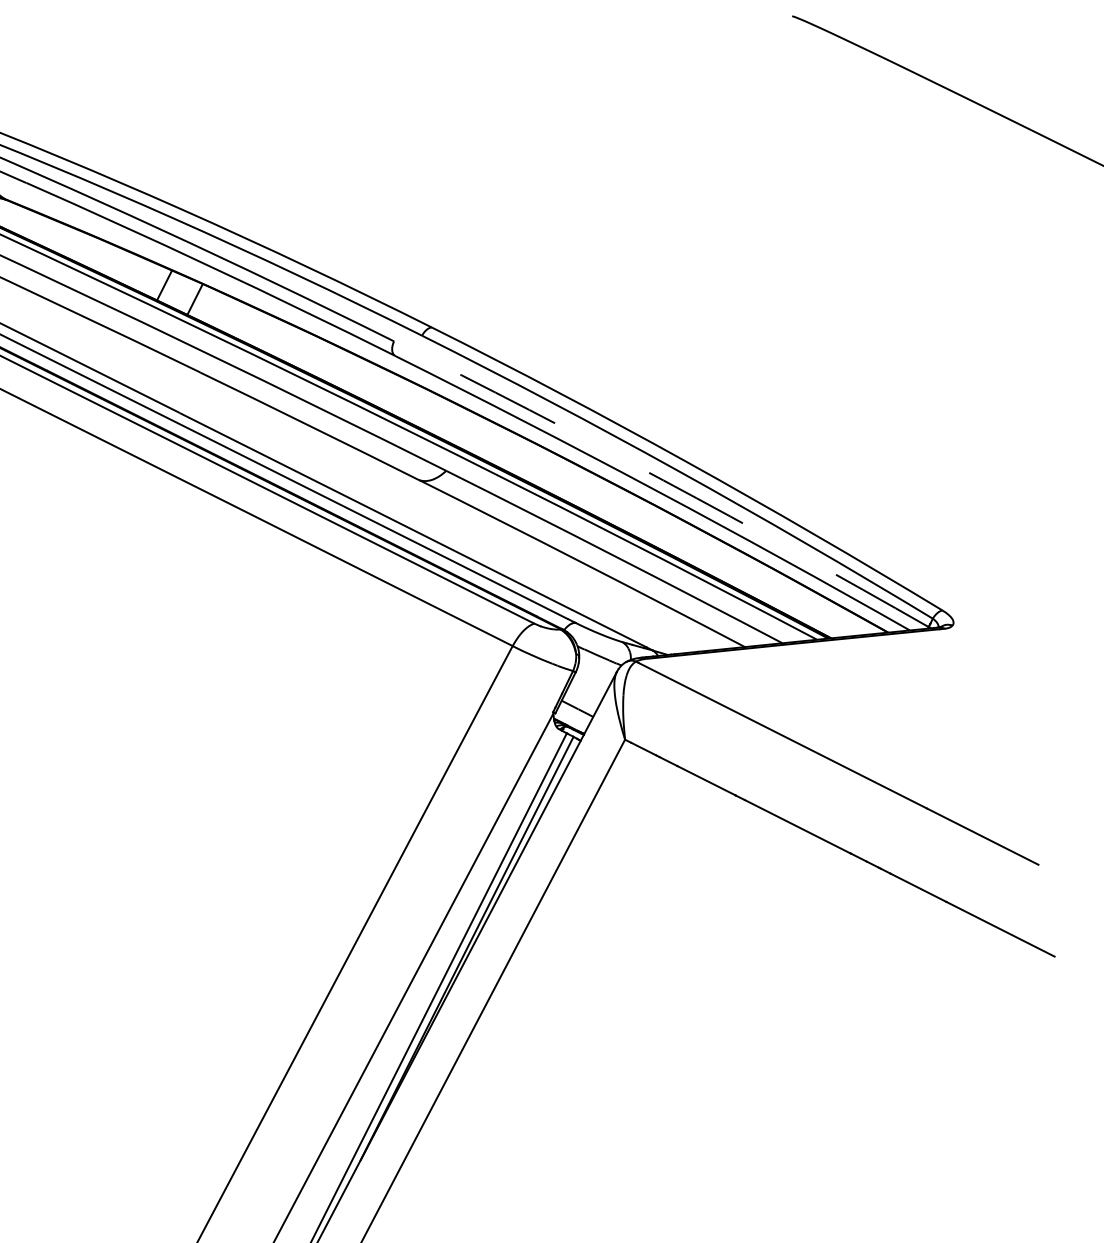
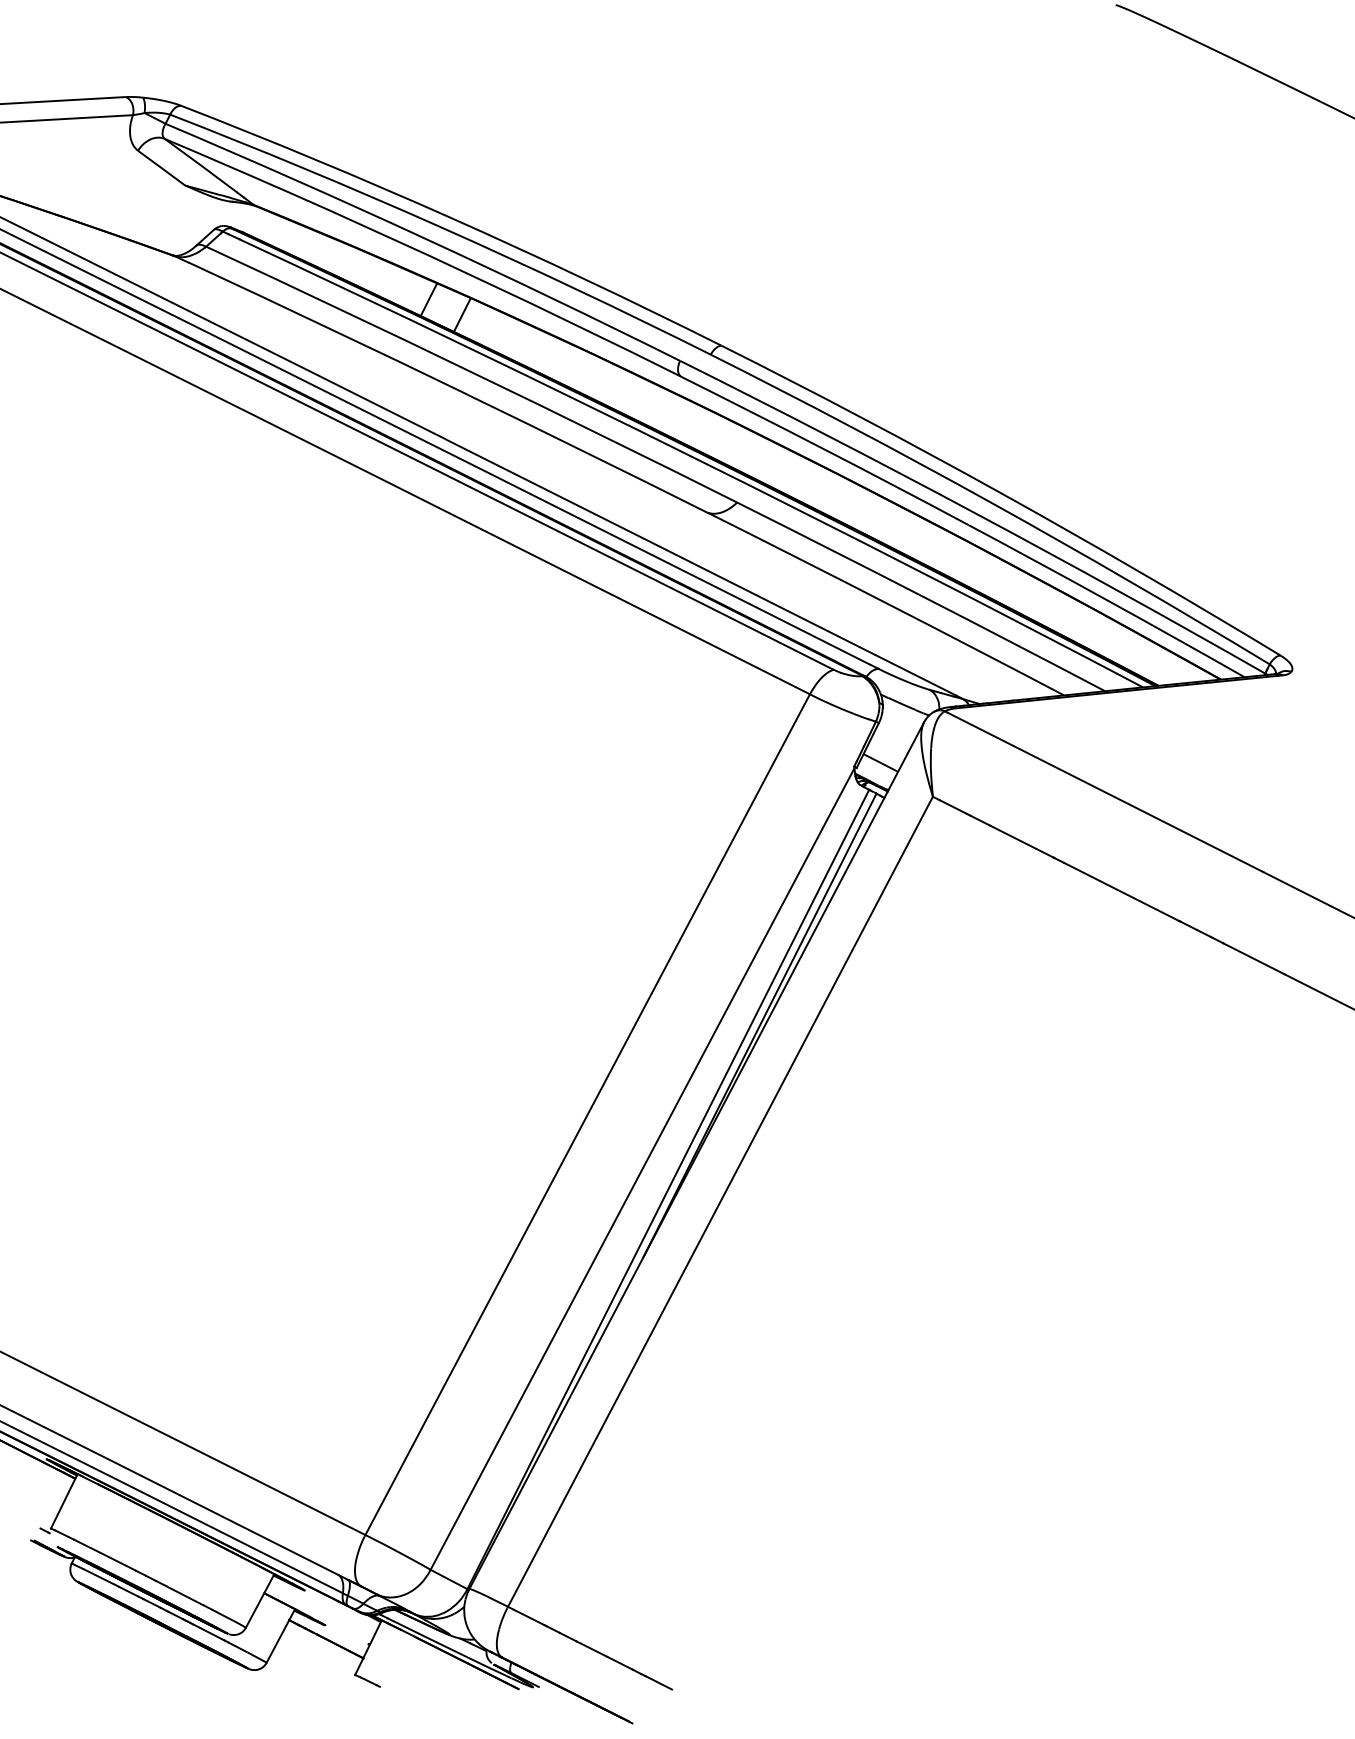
arc: (663, 480) -> (974, 513), dashed -> solid

